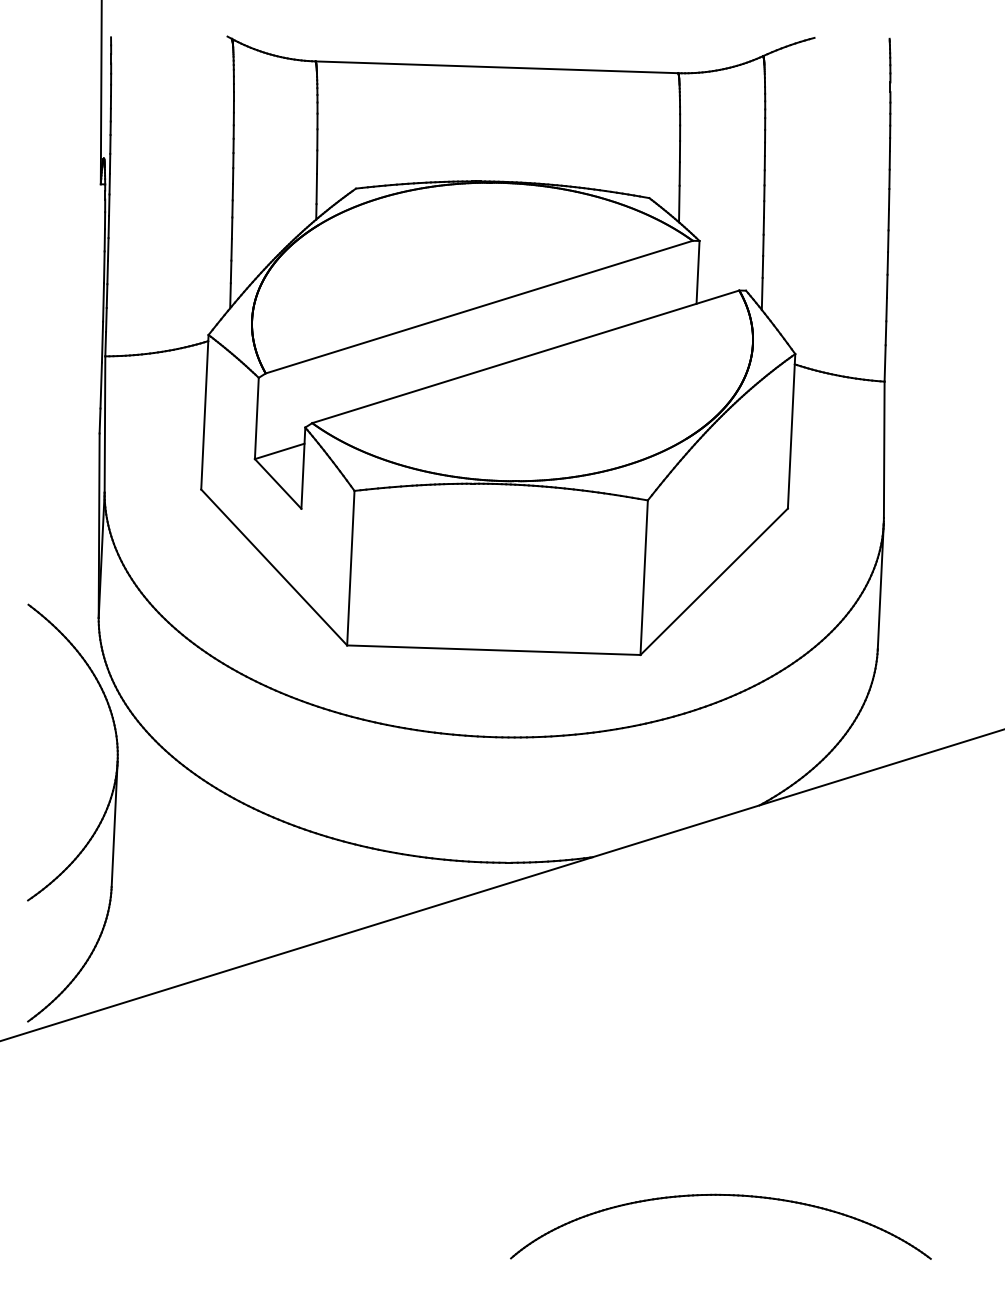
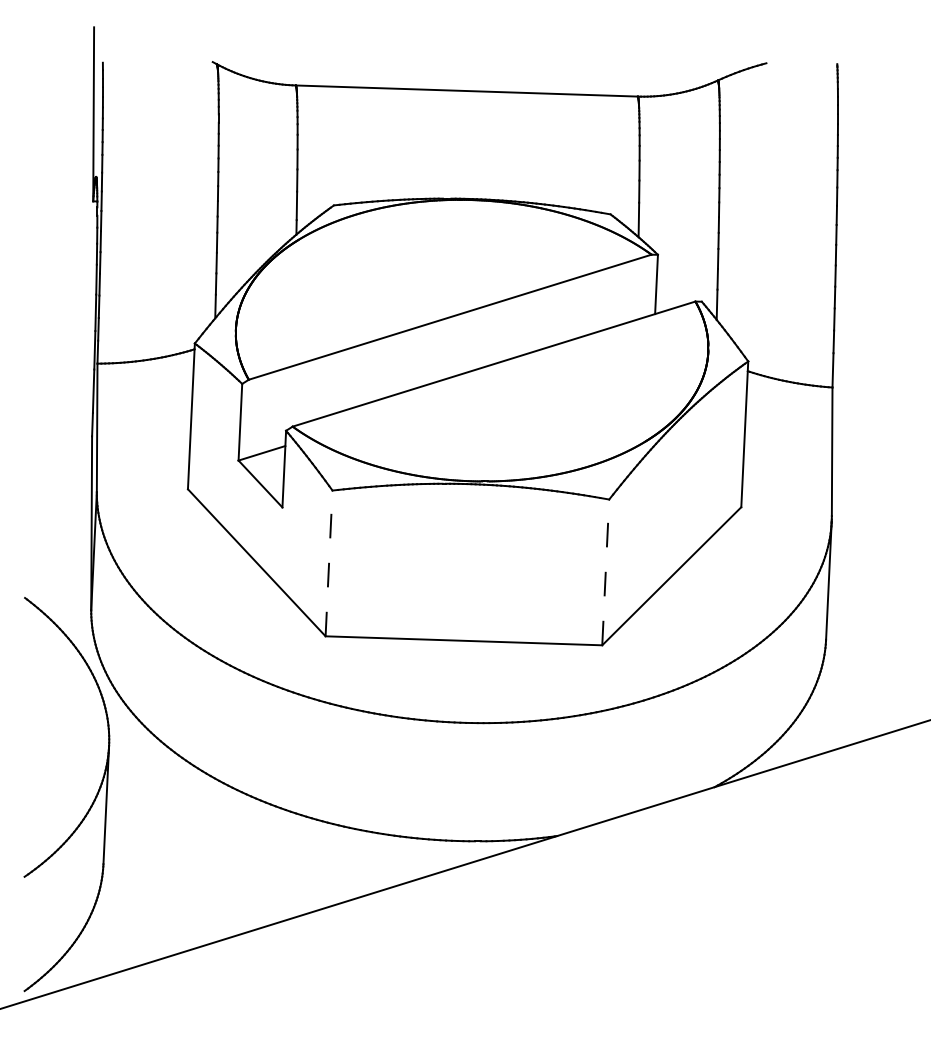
line: (350, 567) -> (328, 562), solid -> dashed
line: (644, 577) -> (606, 572), solid -> dashed

